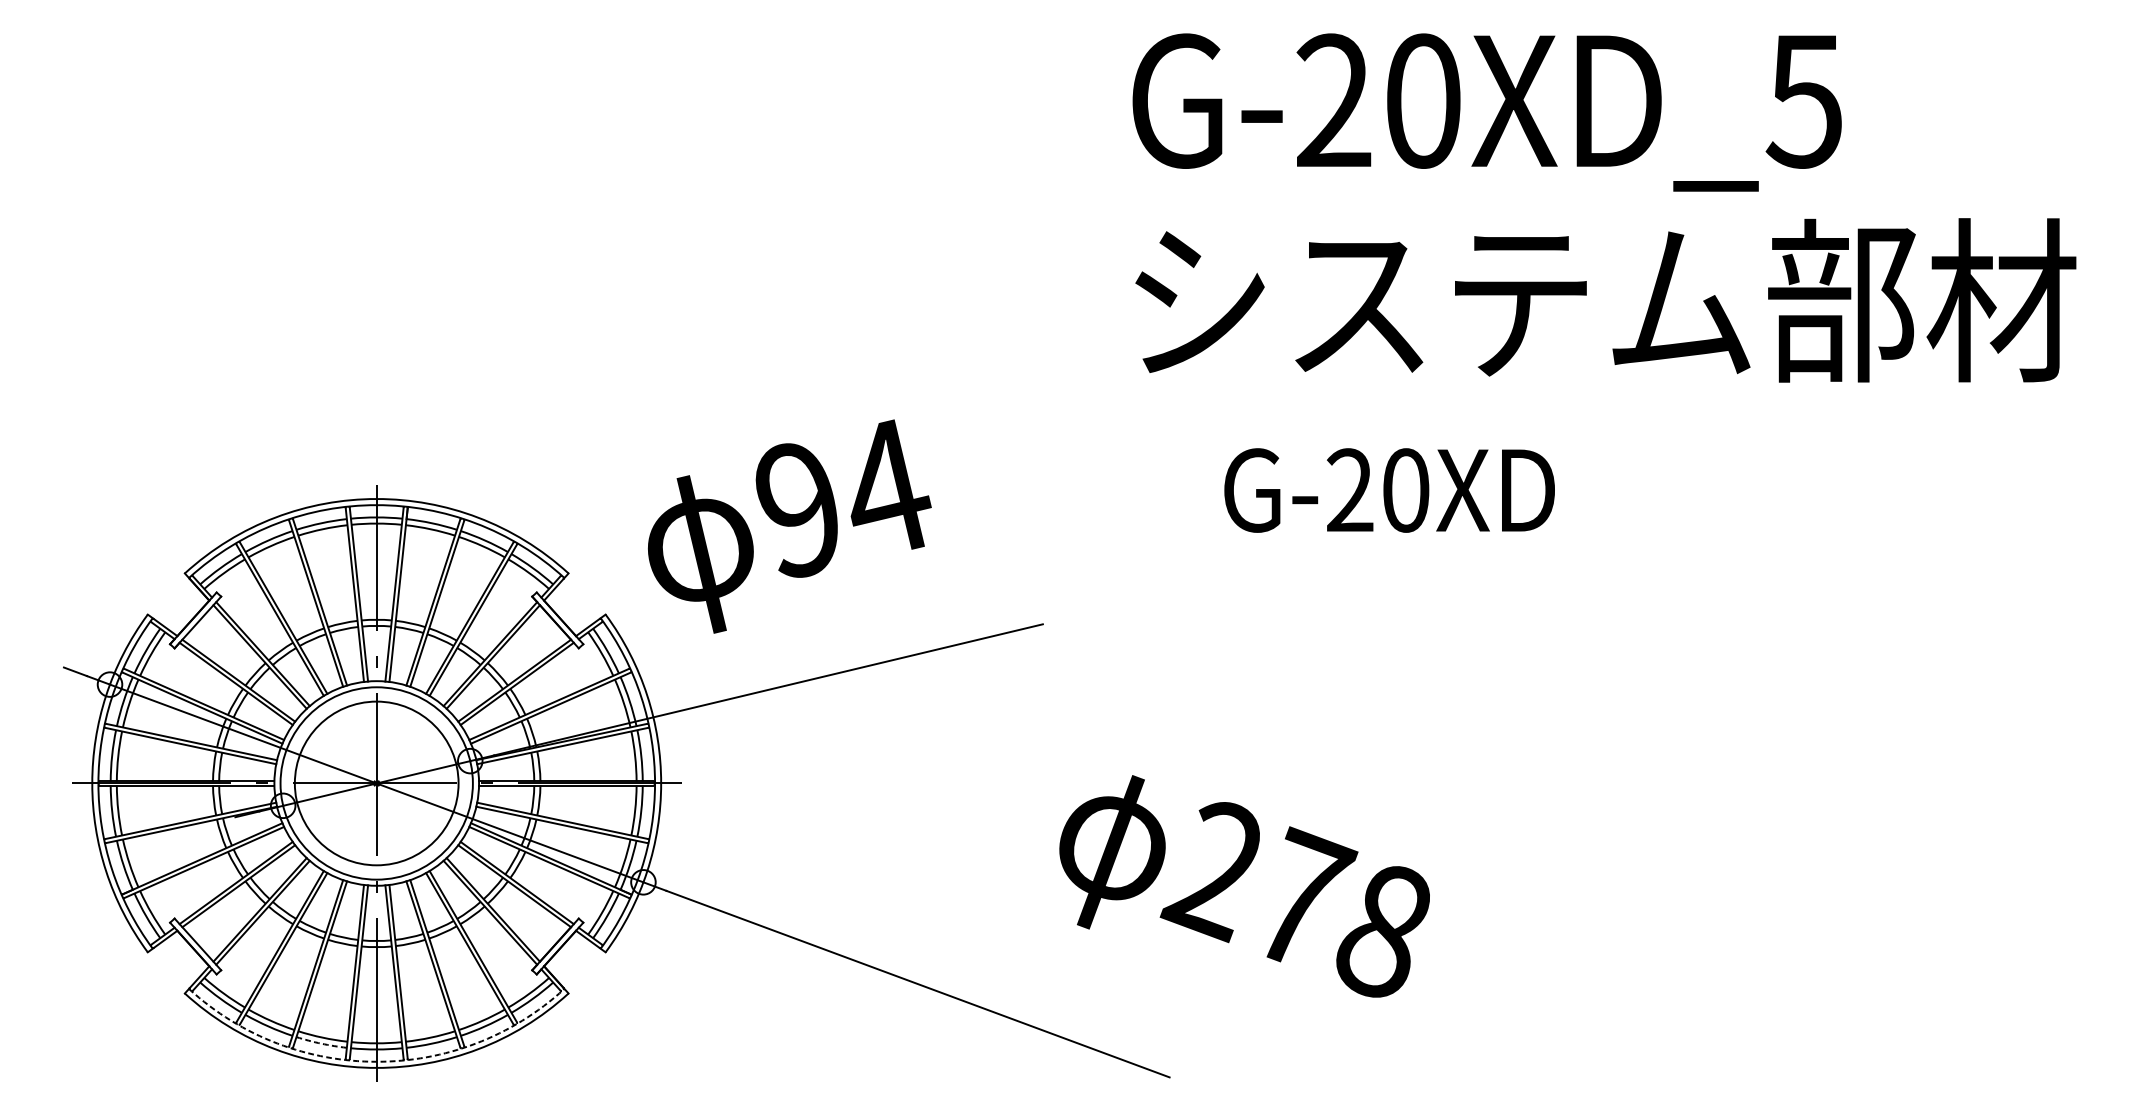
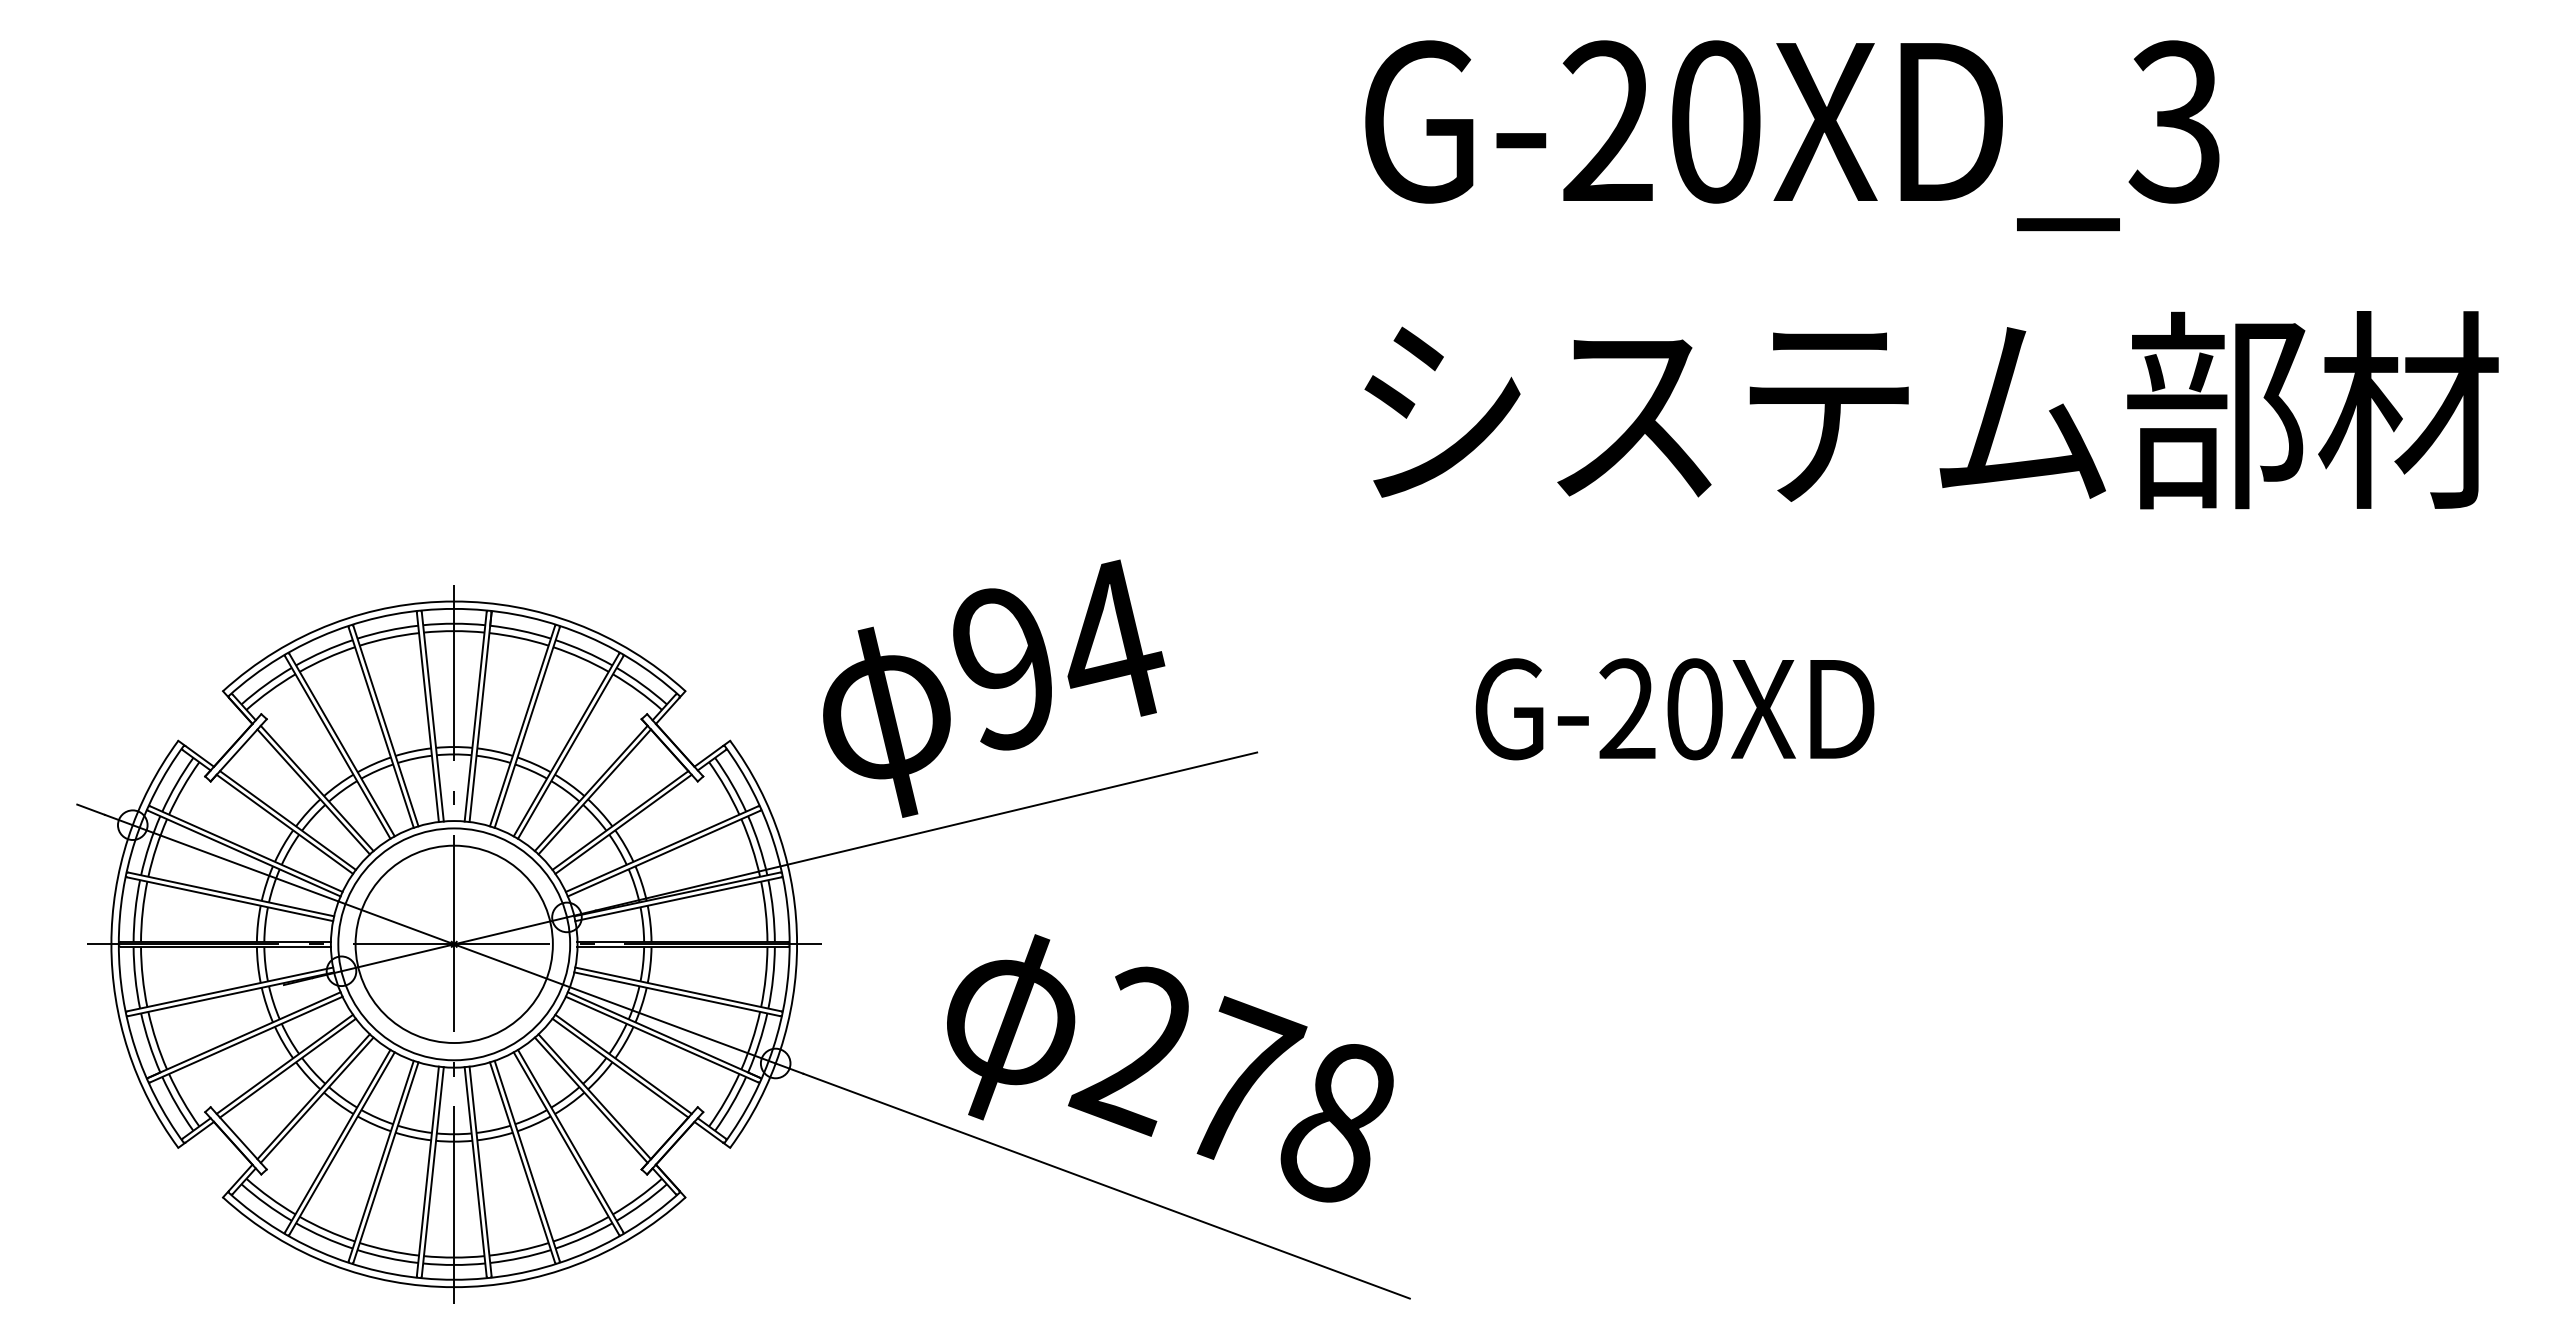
text: (1803, 100) -> (2173, 121), G-20XD_5 -> G-20XD_3
text: (1605, 300) -> (1931, 410), moved
text: (1389, 490) -> (1674, 709), moved
text: (790, 526) -> (994, 688), moved
text: (1244, 886) -> (1170, 1068), moved
arc: (321, 1043) -> (387, 1257), dashed -> solid
arc: (376, 1061) -> (454, 1279), dashed -> solid

